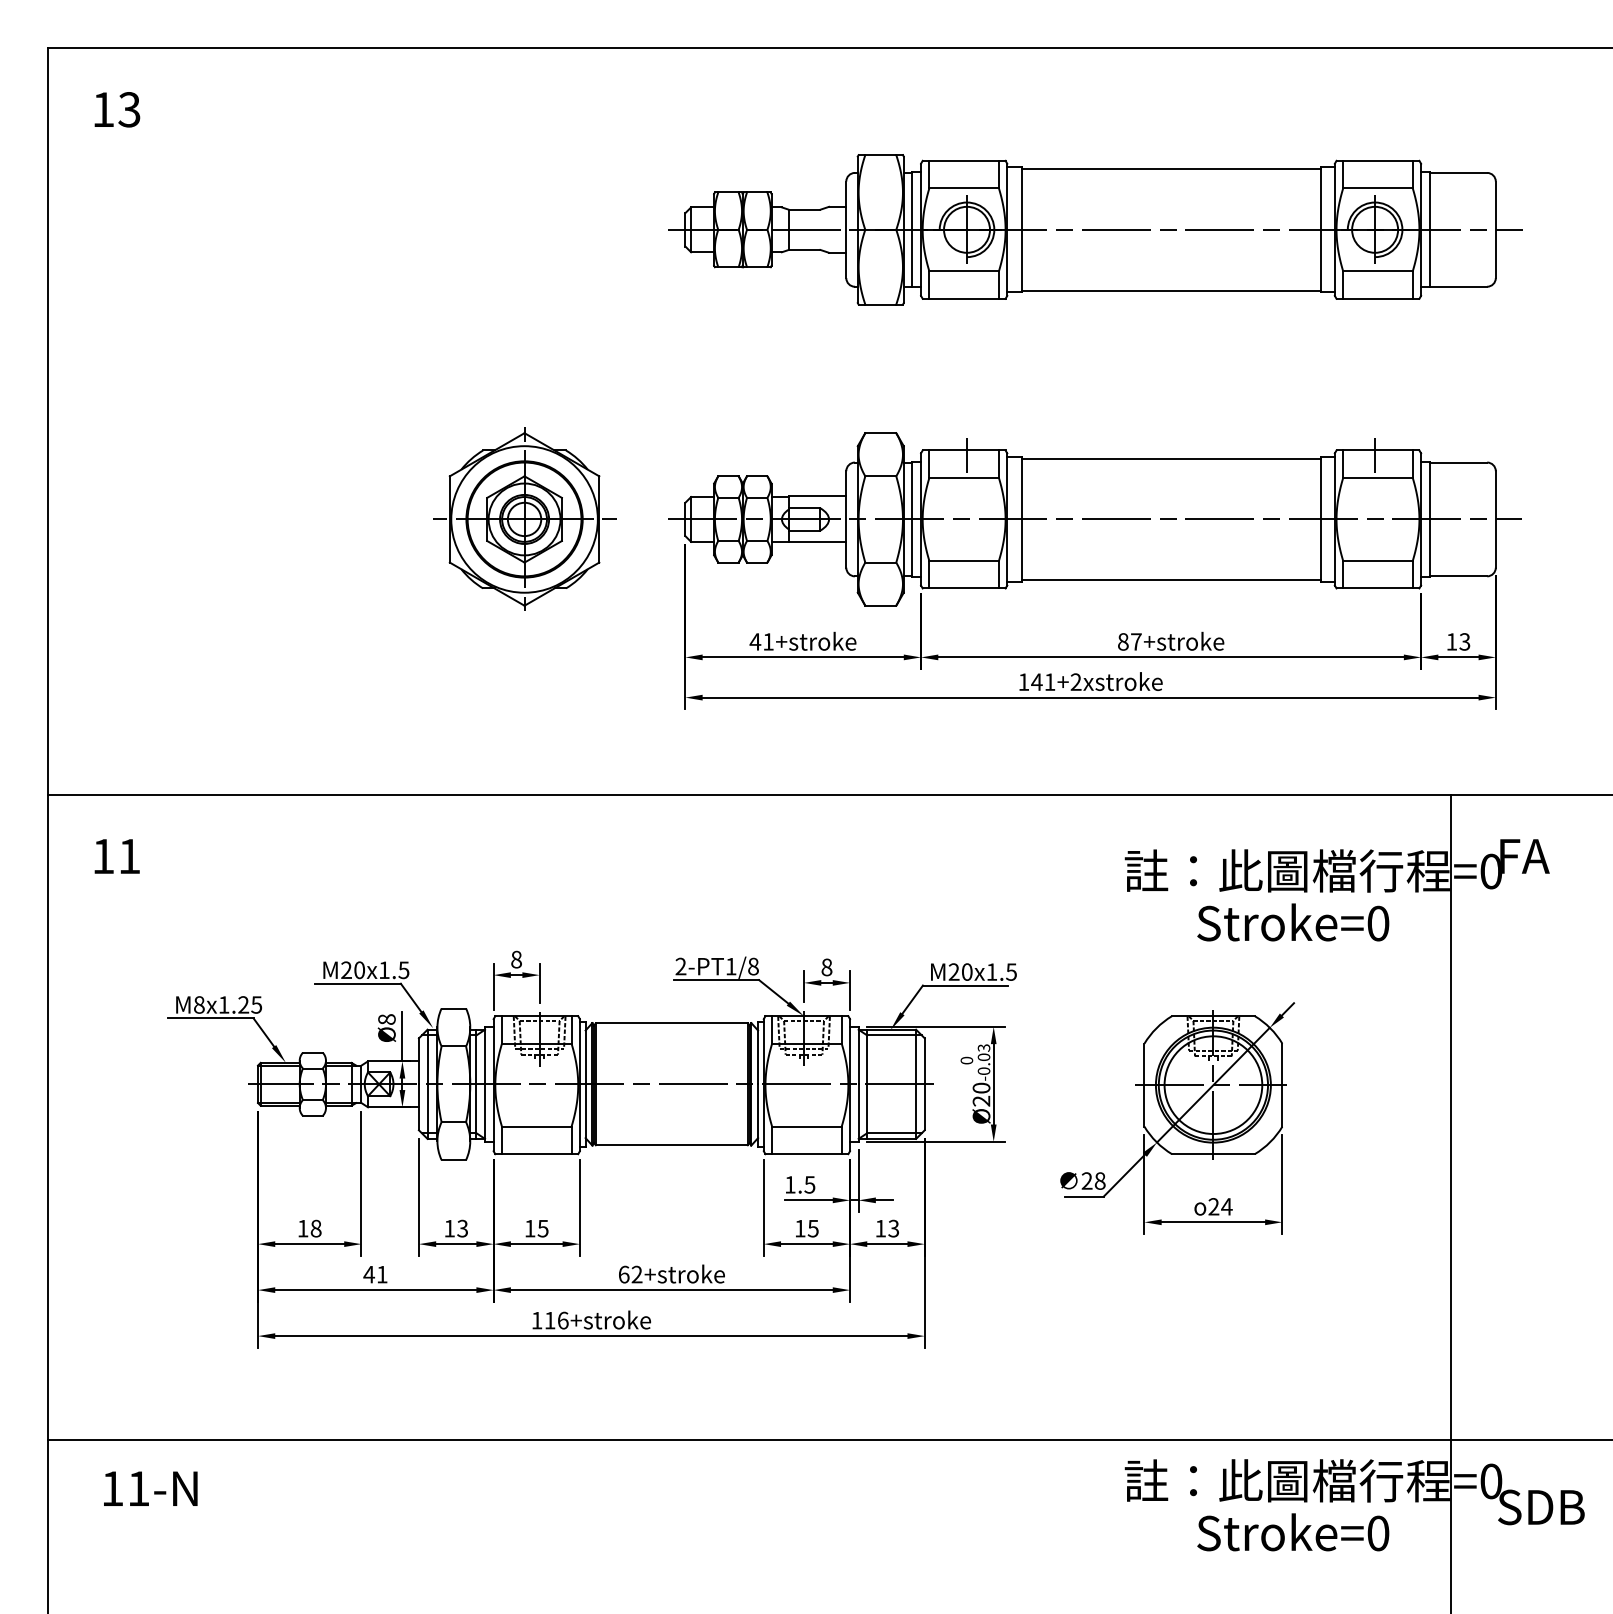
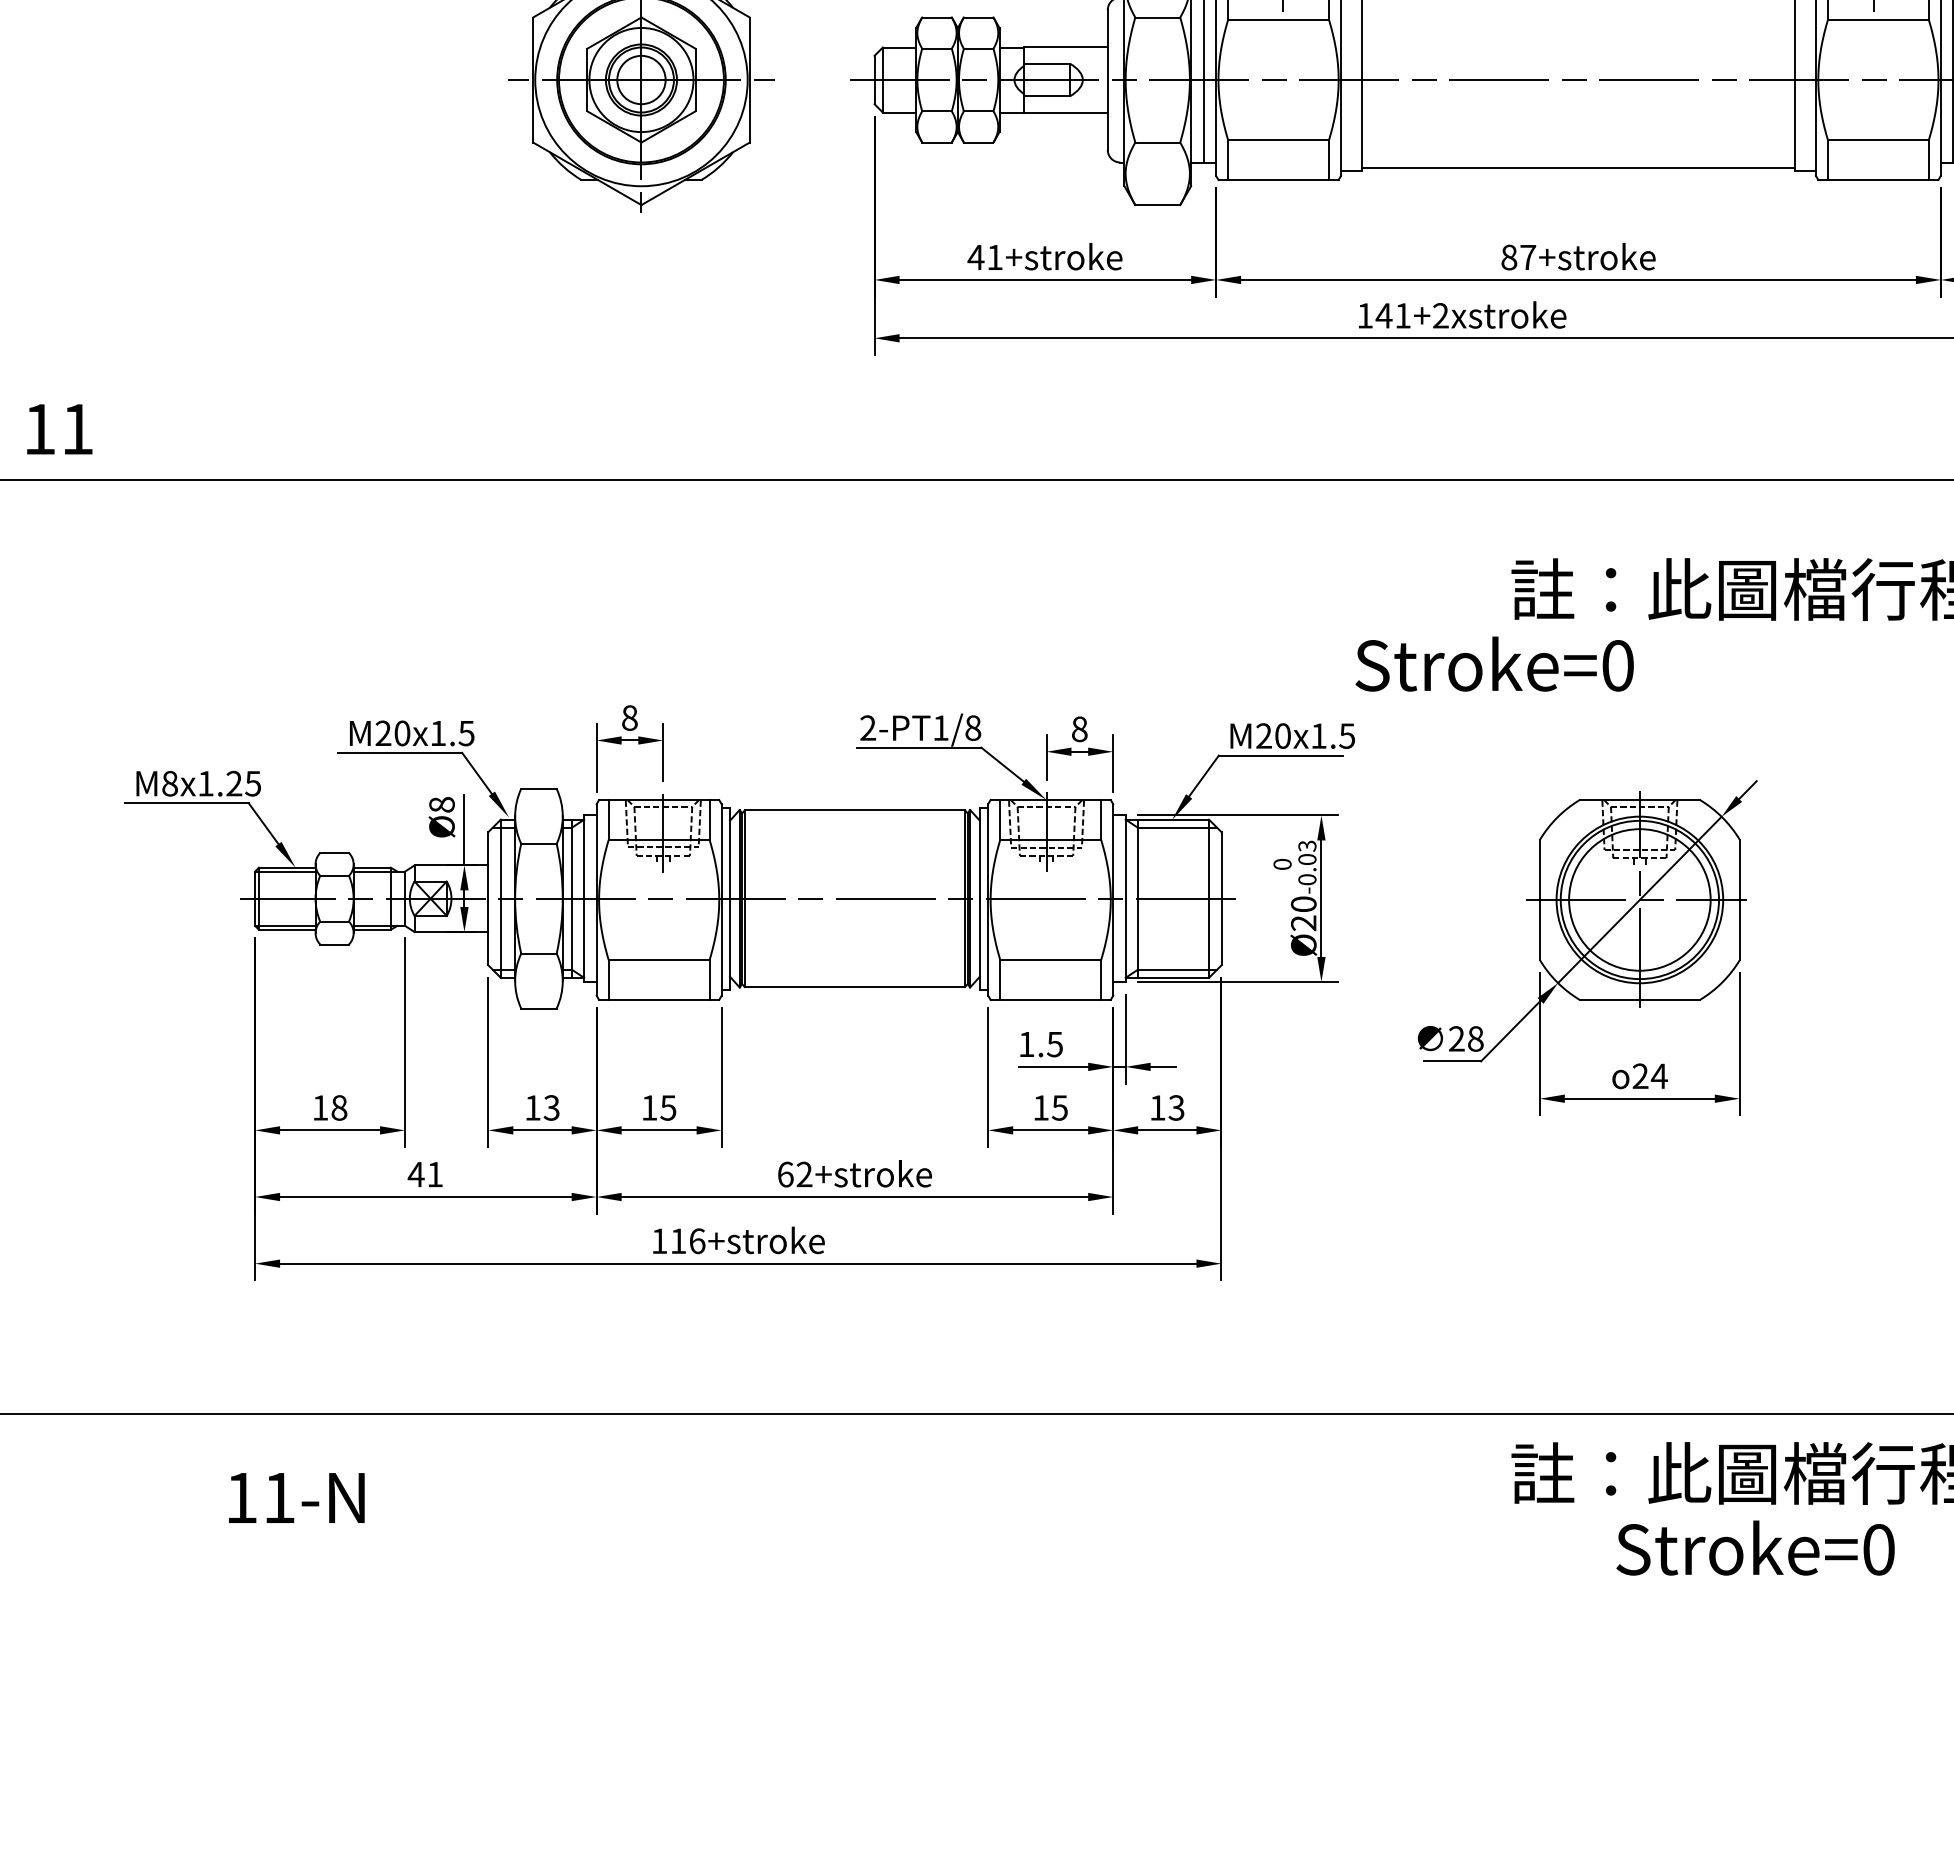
text: (116, 856) -> (58, 429), moved
text: (1293, 922) -> (1495, 664), moved
text: (150, 1488) -> (296, 1497), moved

